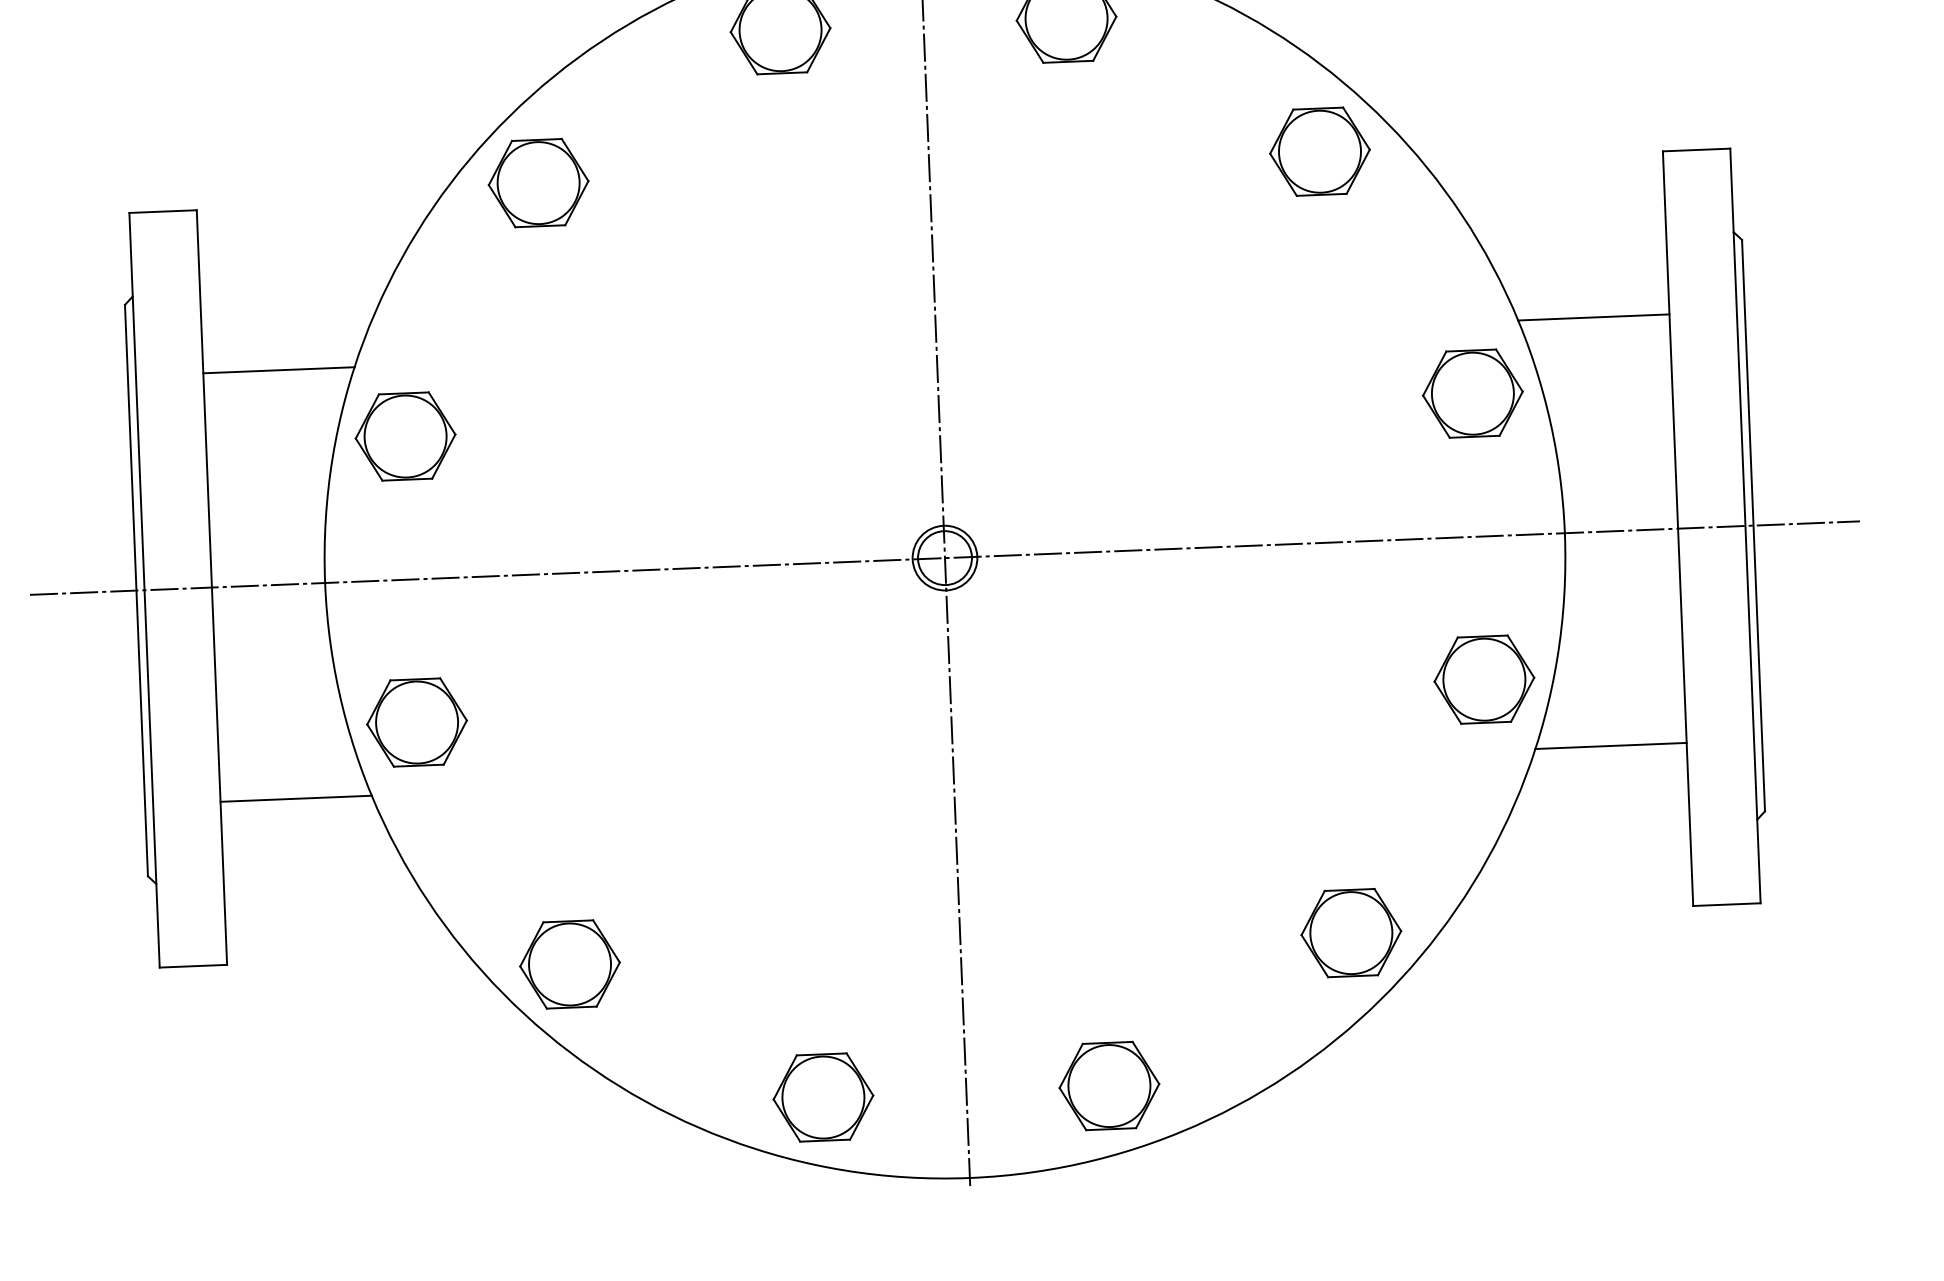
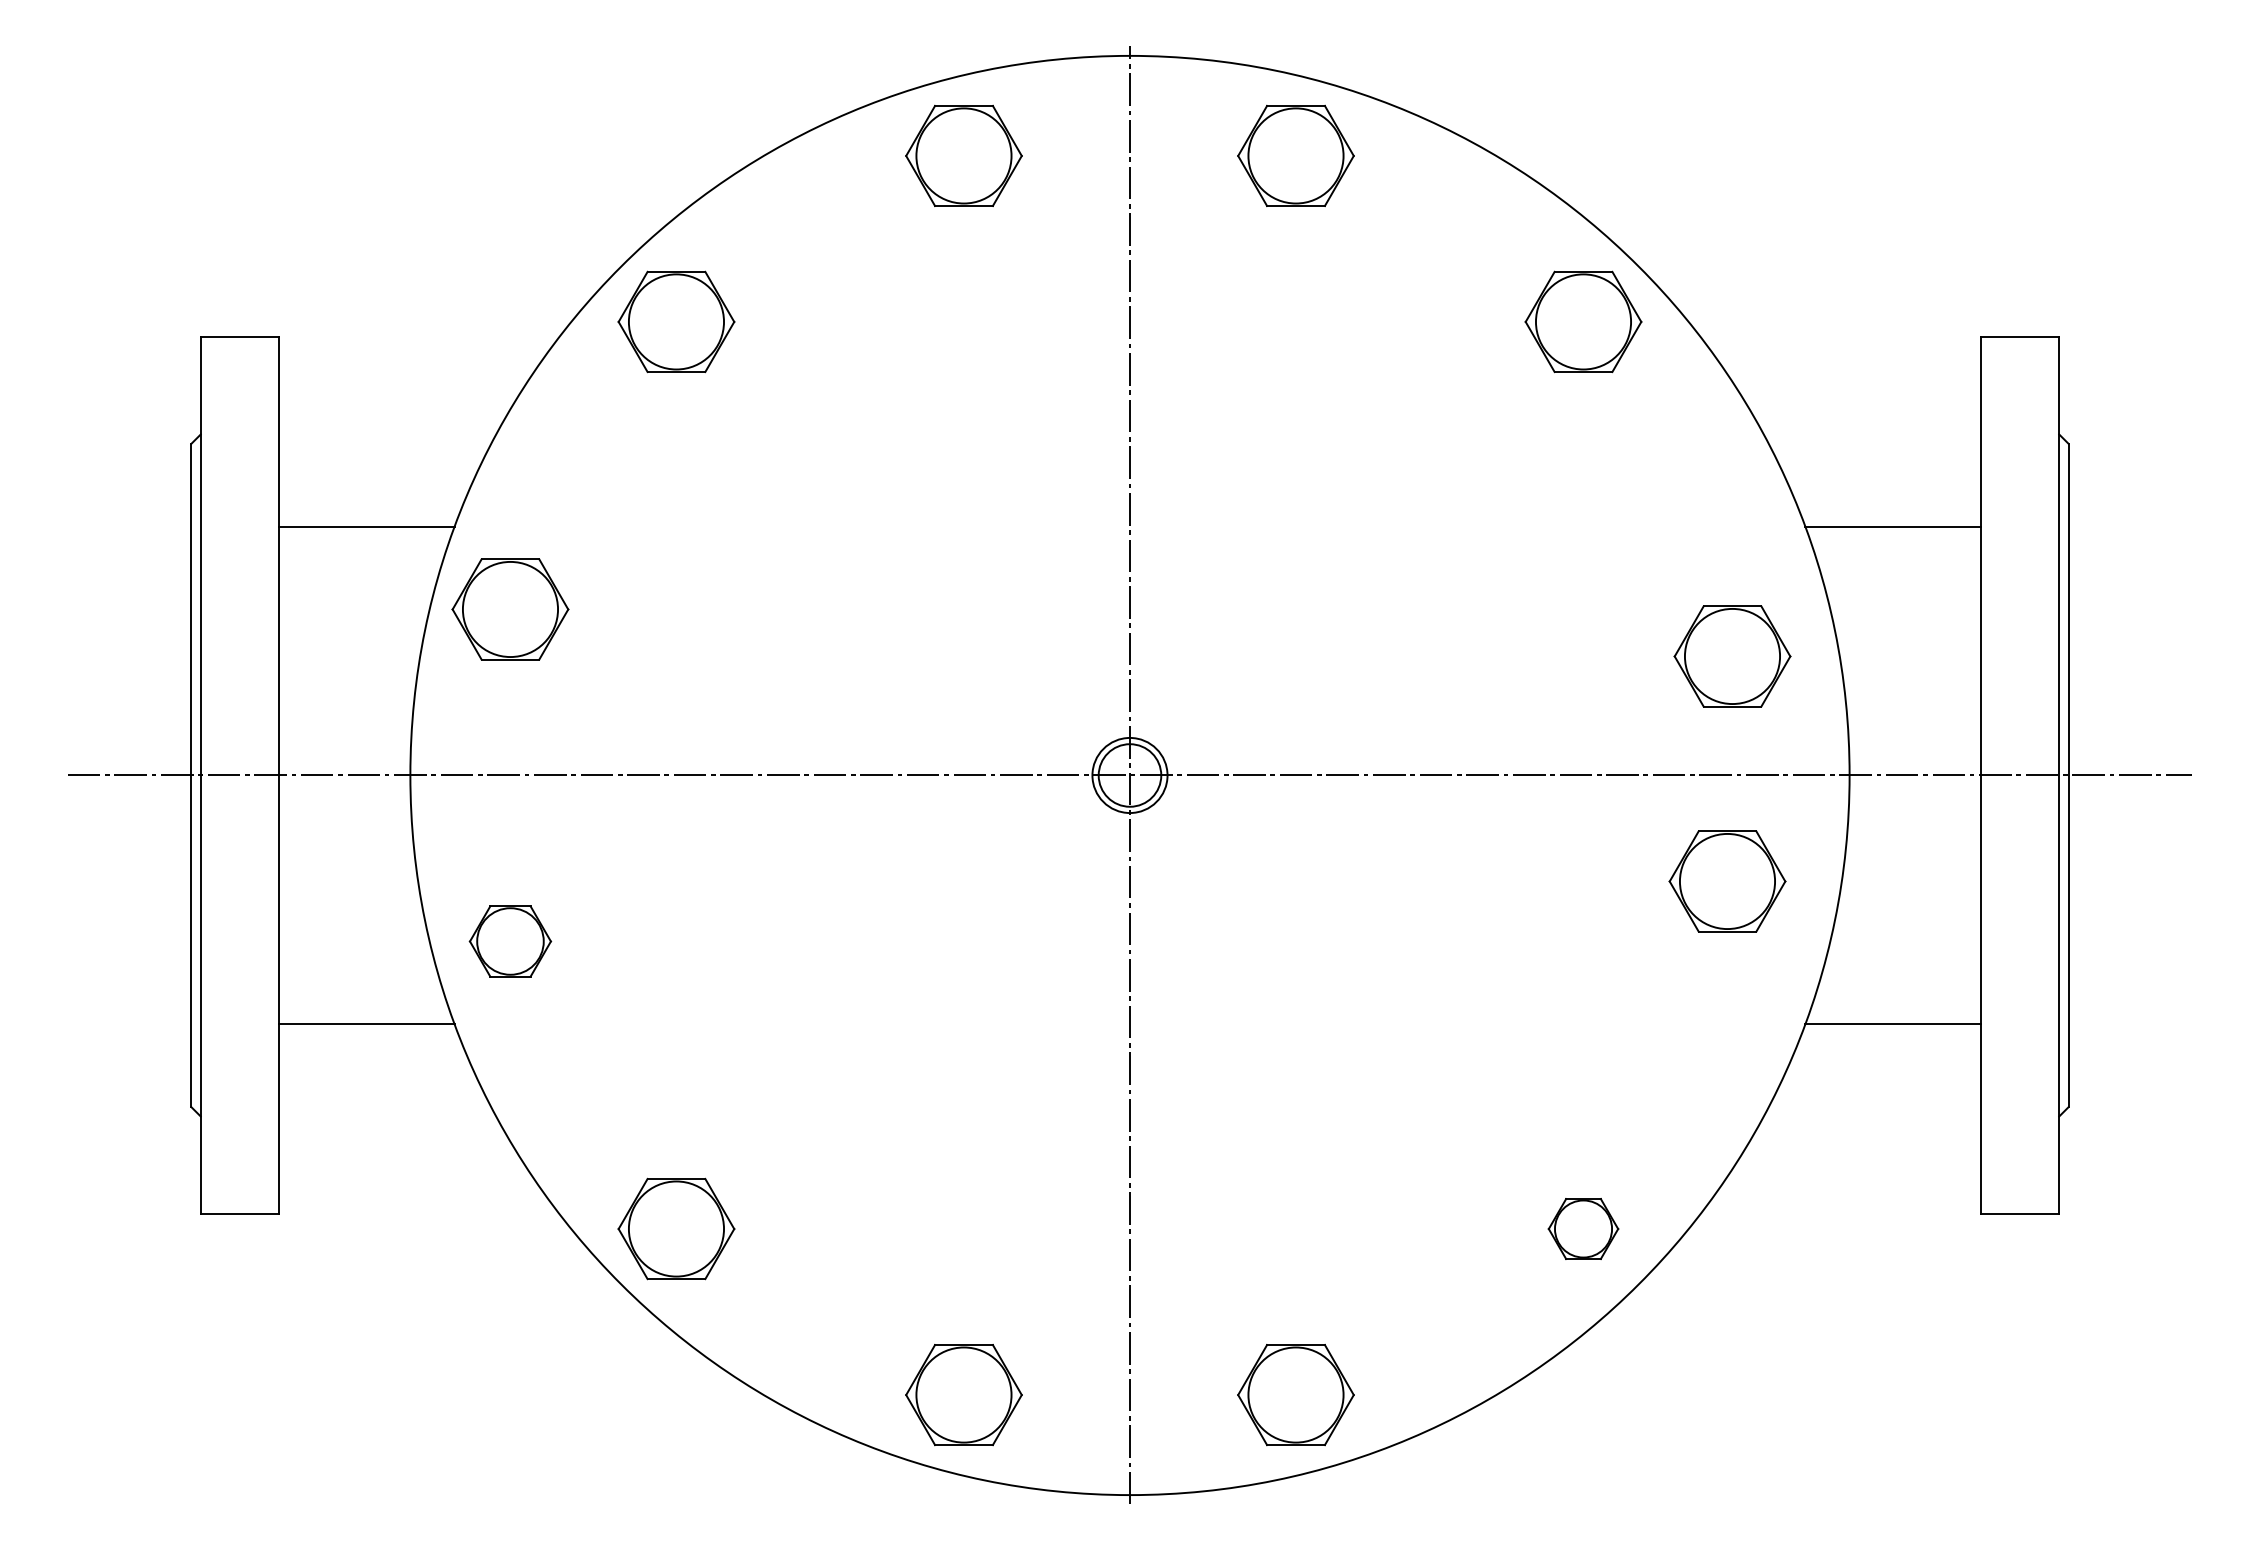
part: (1472, 393) -> (1732, 656), moved
part: (1484, 679) -> (1727, 881), moved
part: (417, 722) -> (510, 941), size x0.7
part: (1351, 932) -> (1583, 1228), size x0.6

